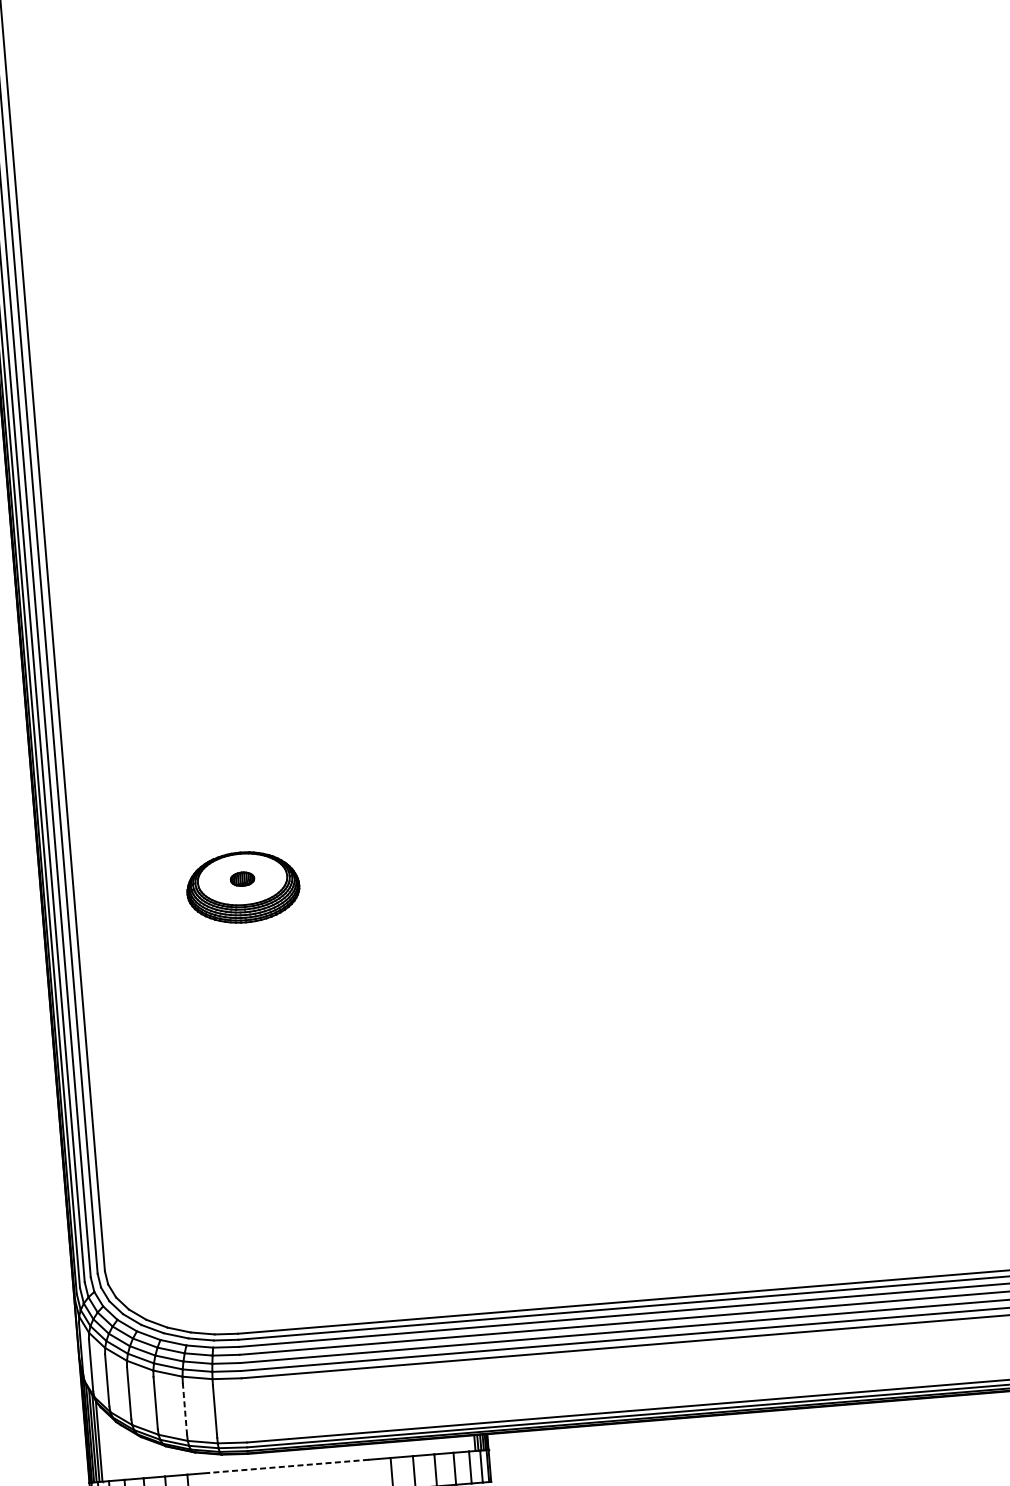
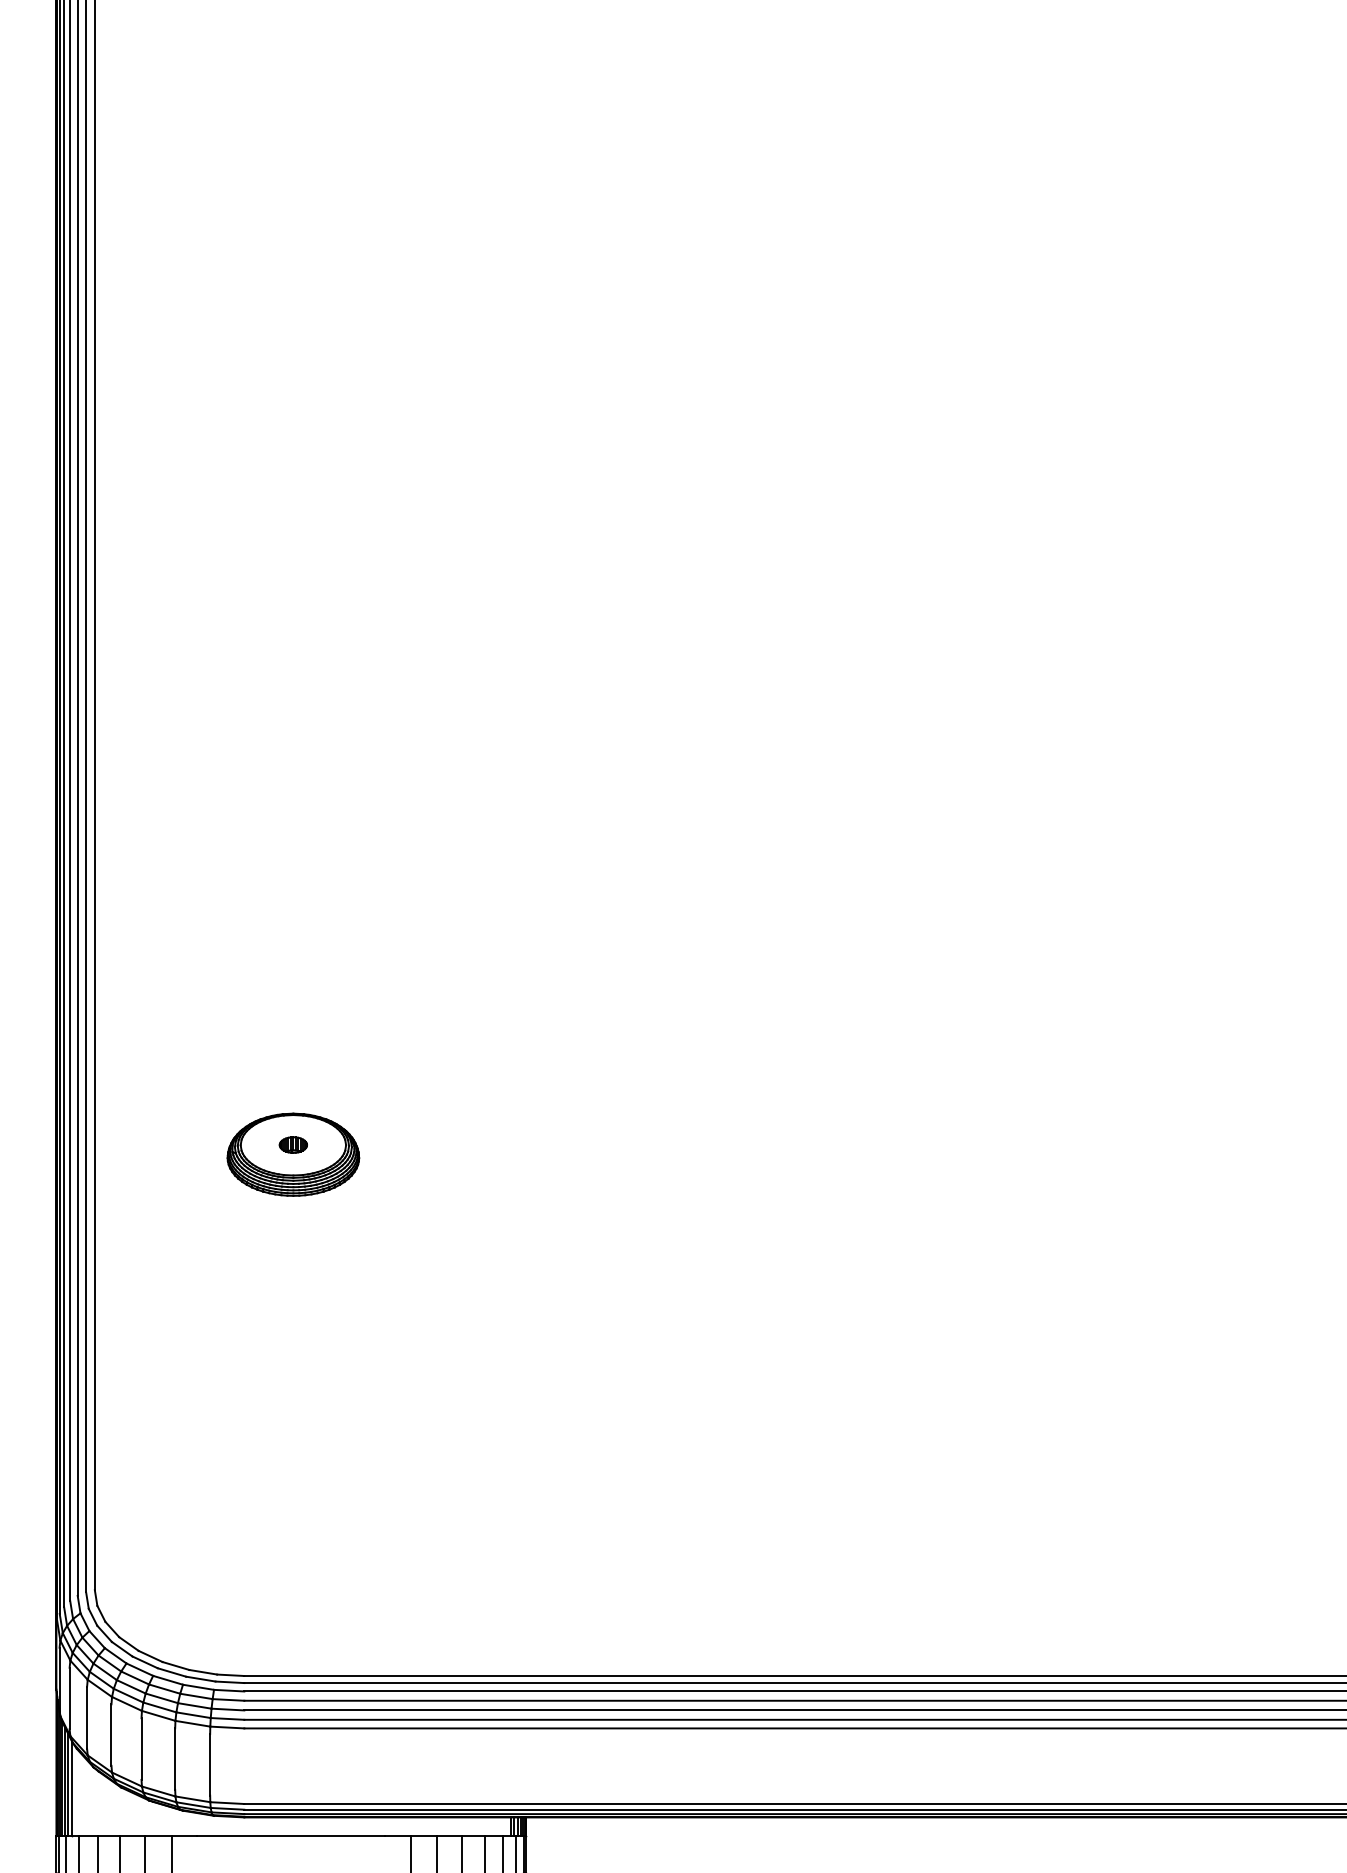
line: (185, 1409) -> (175, 1759), dashed -> solid
line: (289, 1465) -> (291, 1835), dashed -> solid

